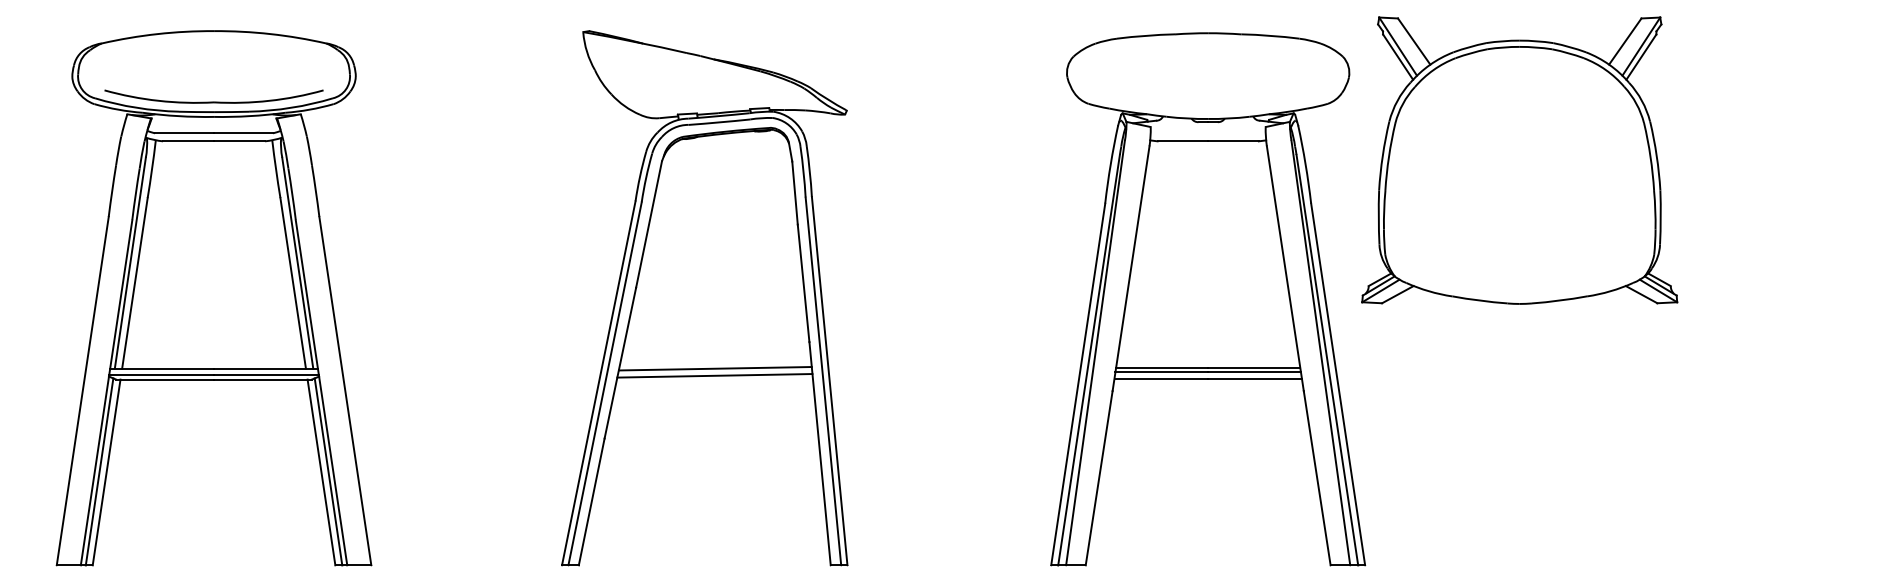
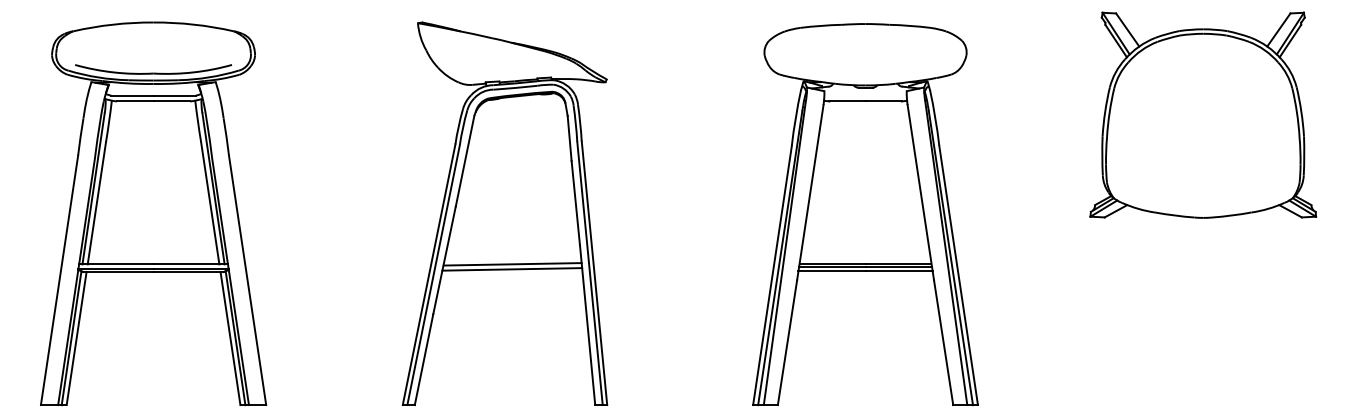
part: (1519, 160) -> (1203, 115), moved

